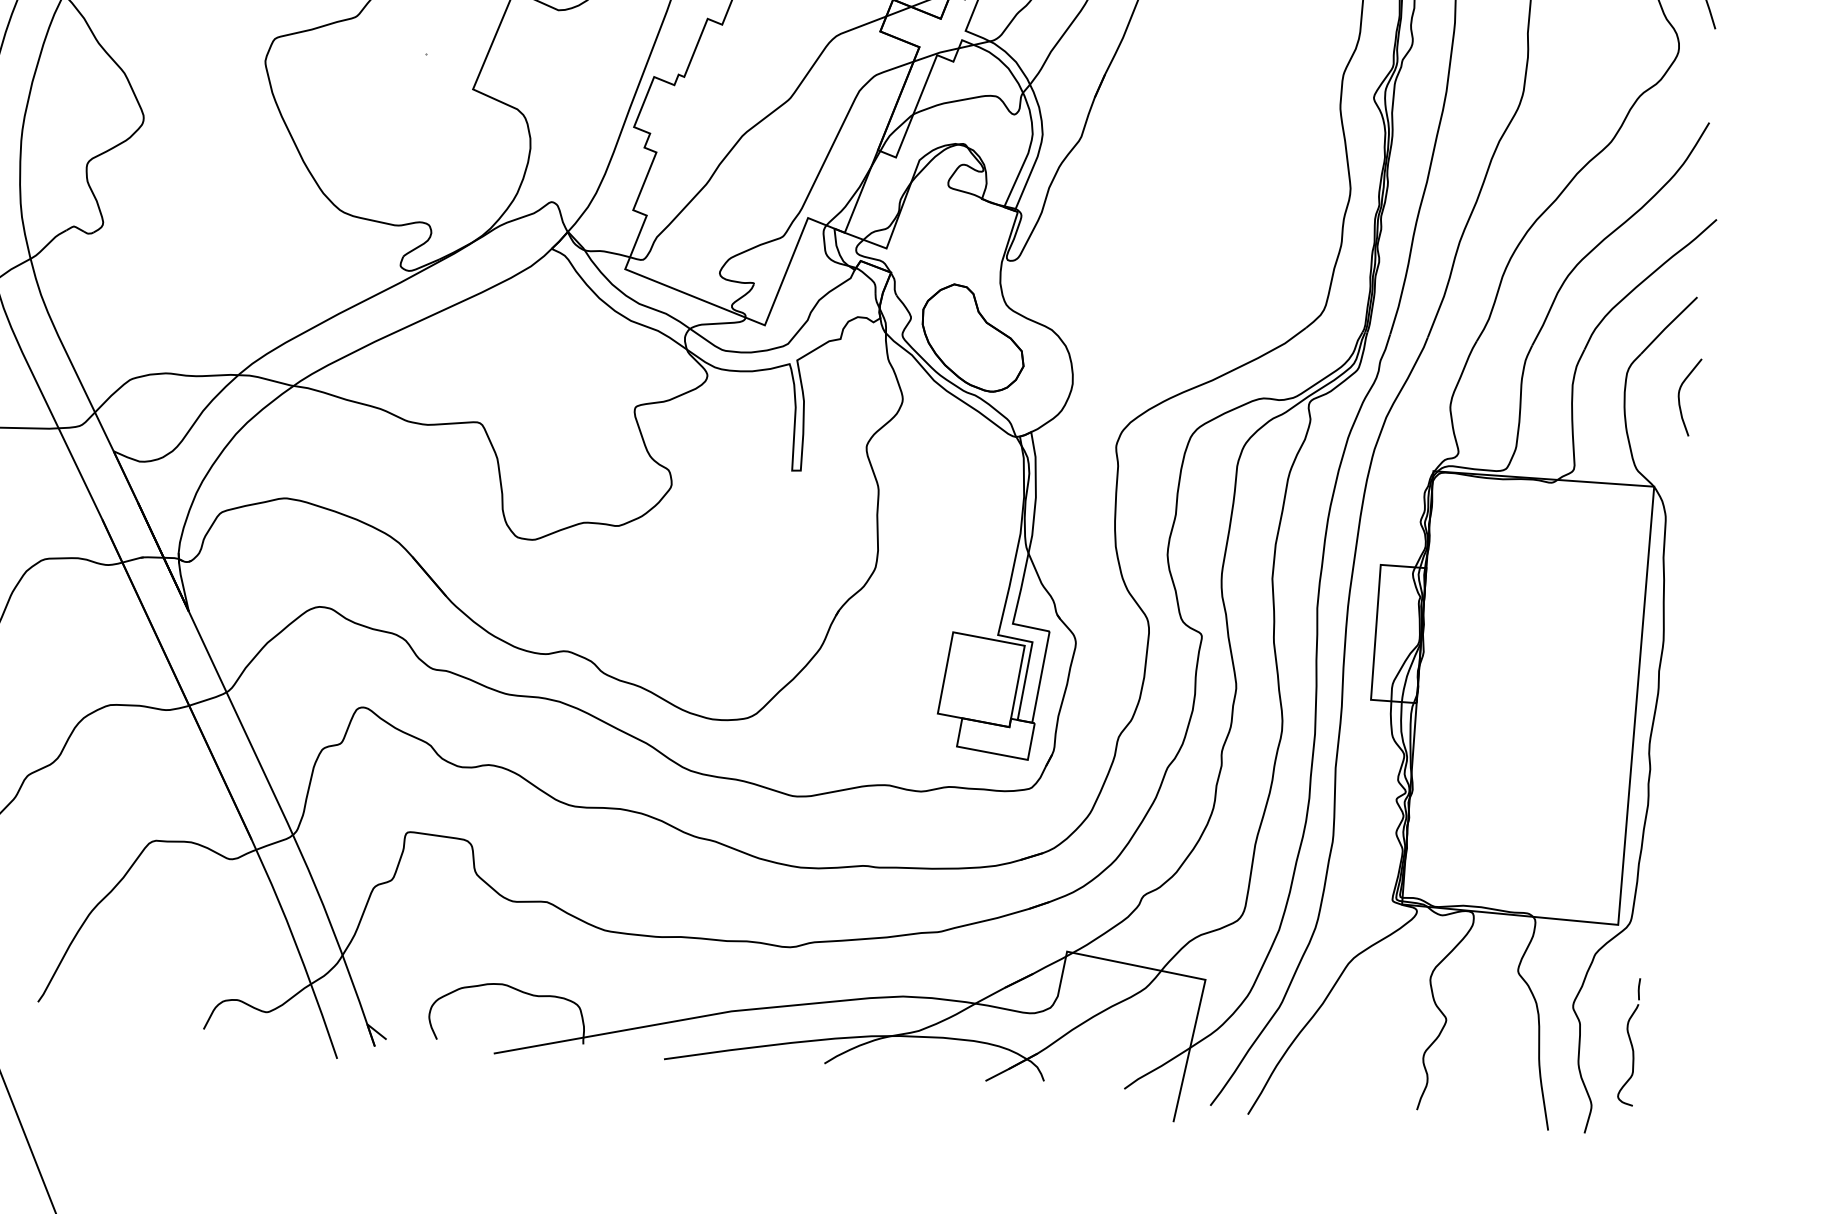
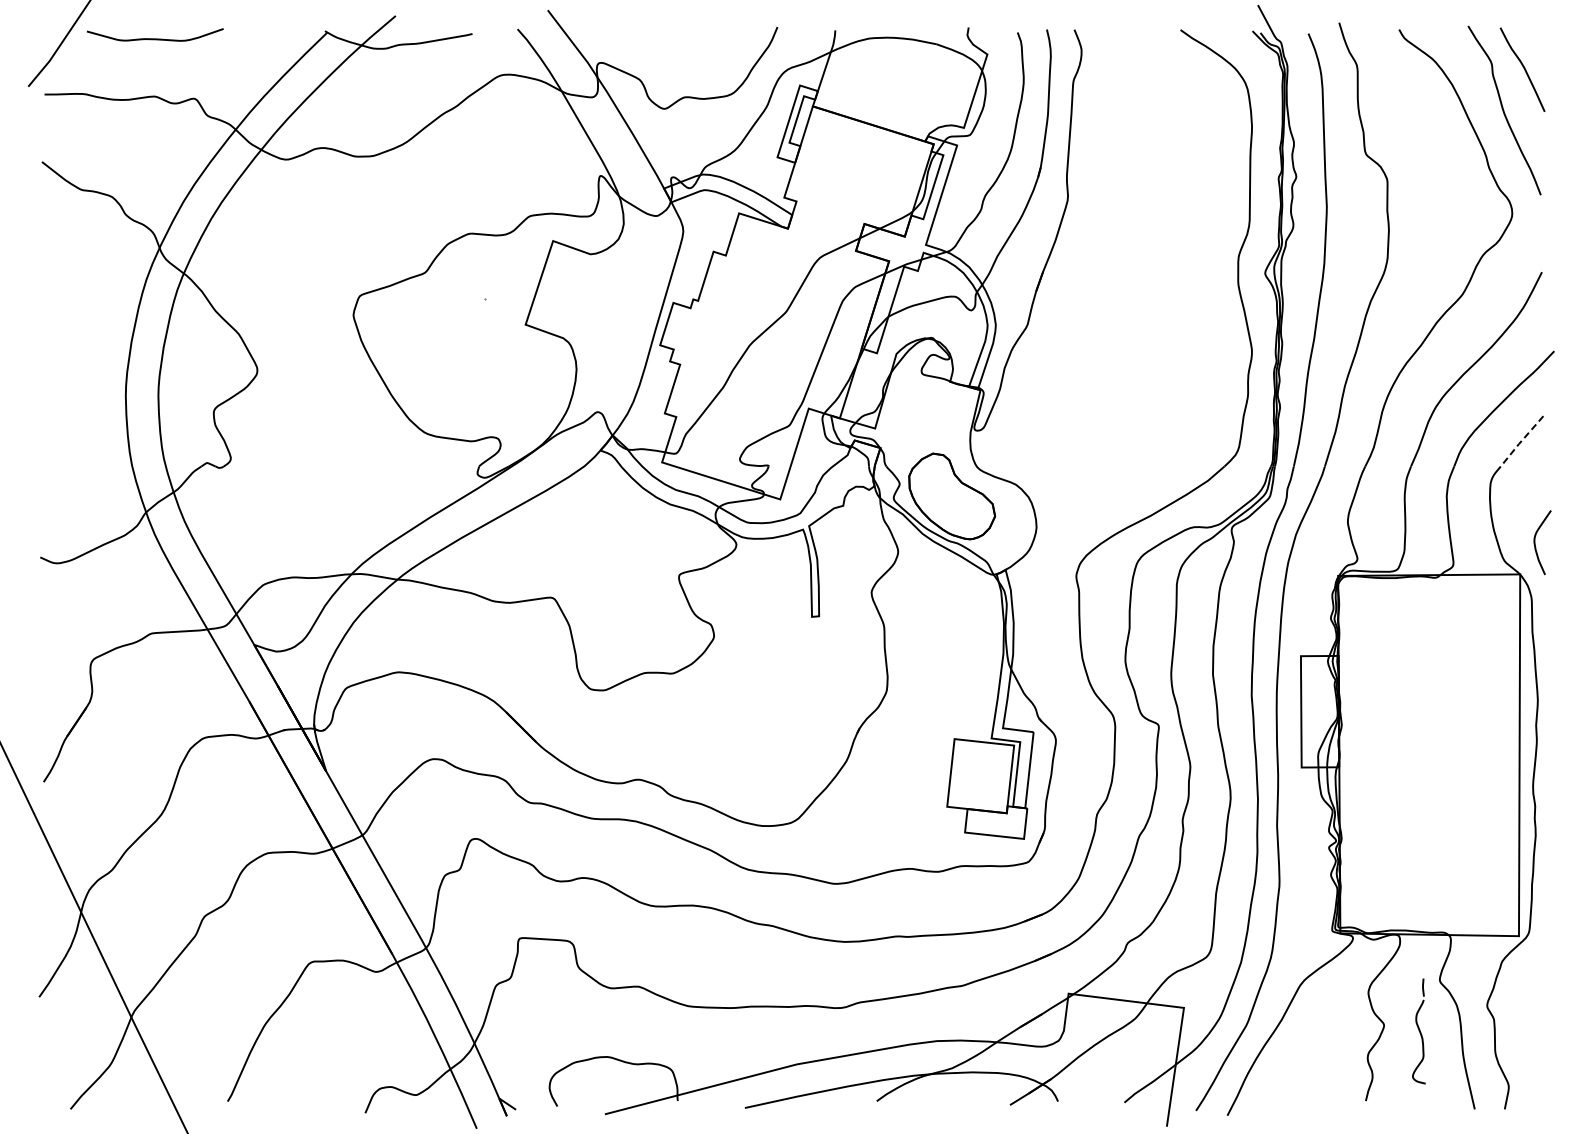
line: (1668, 325) -> (1521, 441), solid -> dashed
curve: (1679, 396) -> (1535, 542), moved
part: (1629, 1041) -> (1418, 1031), moved

